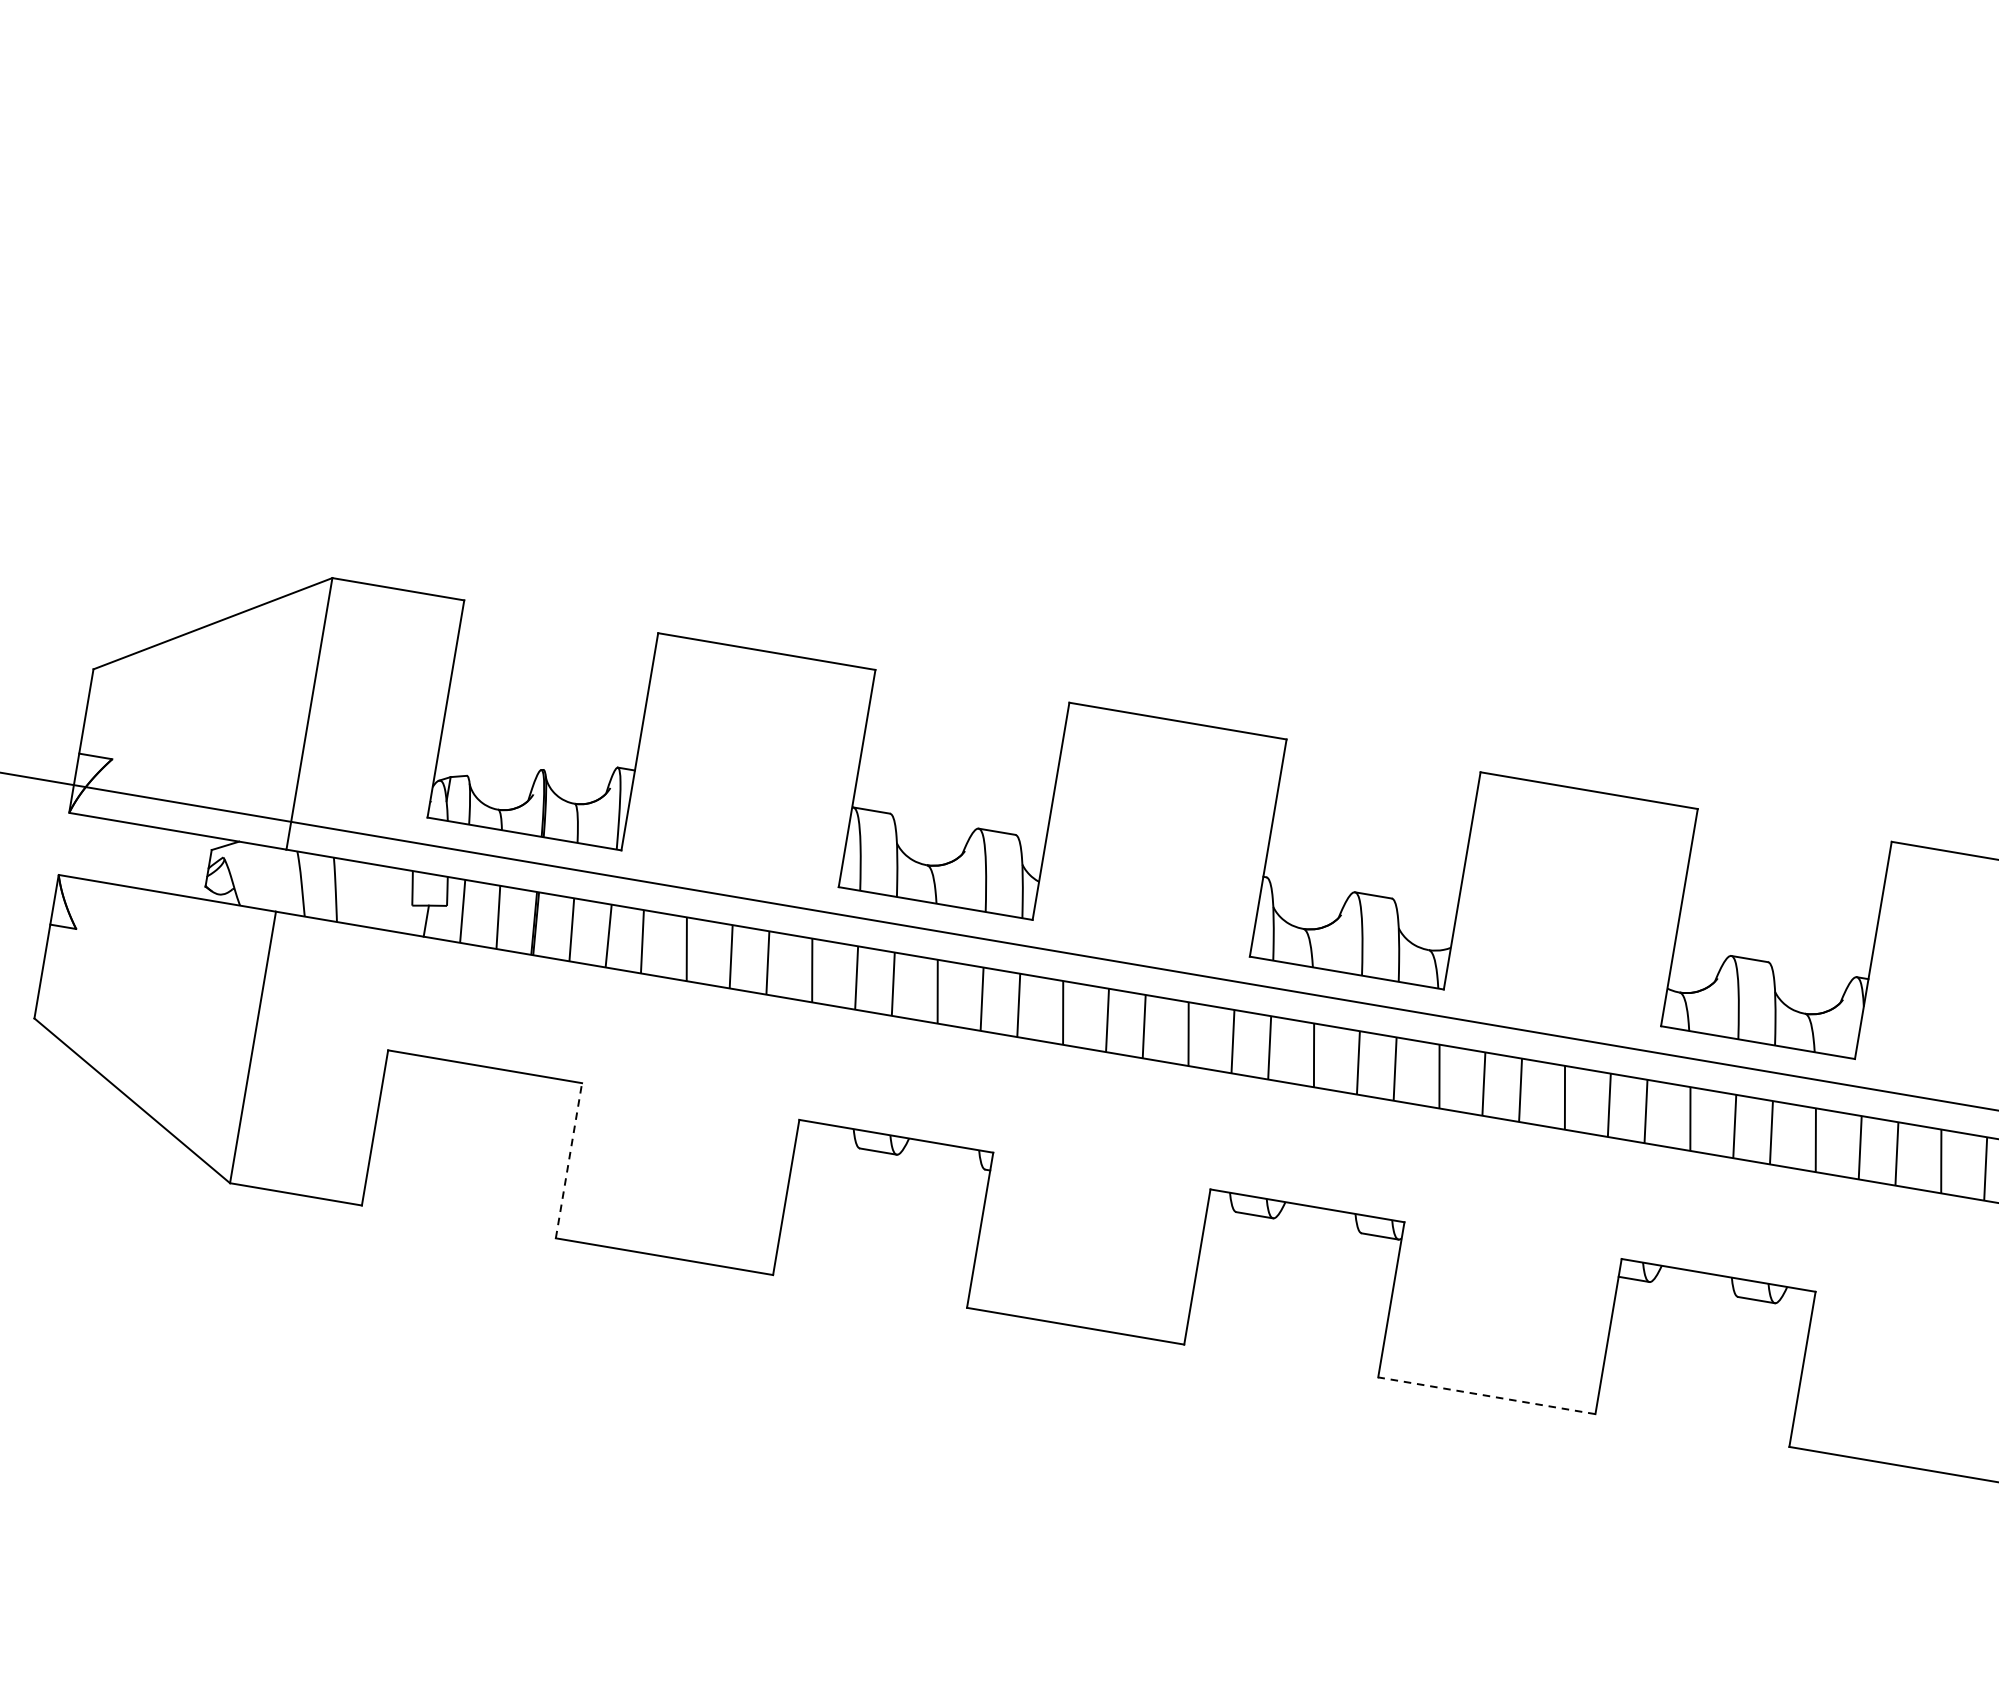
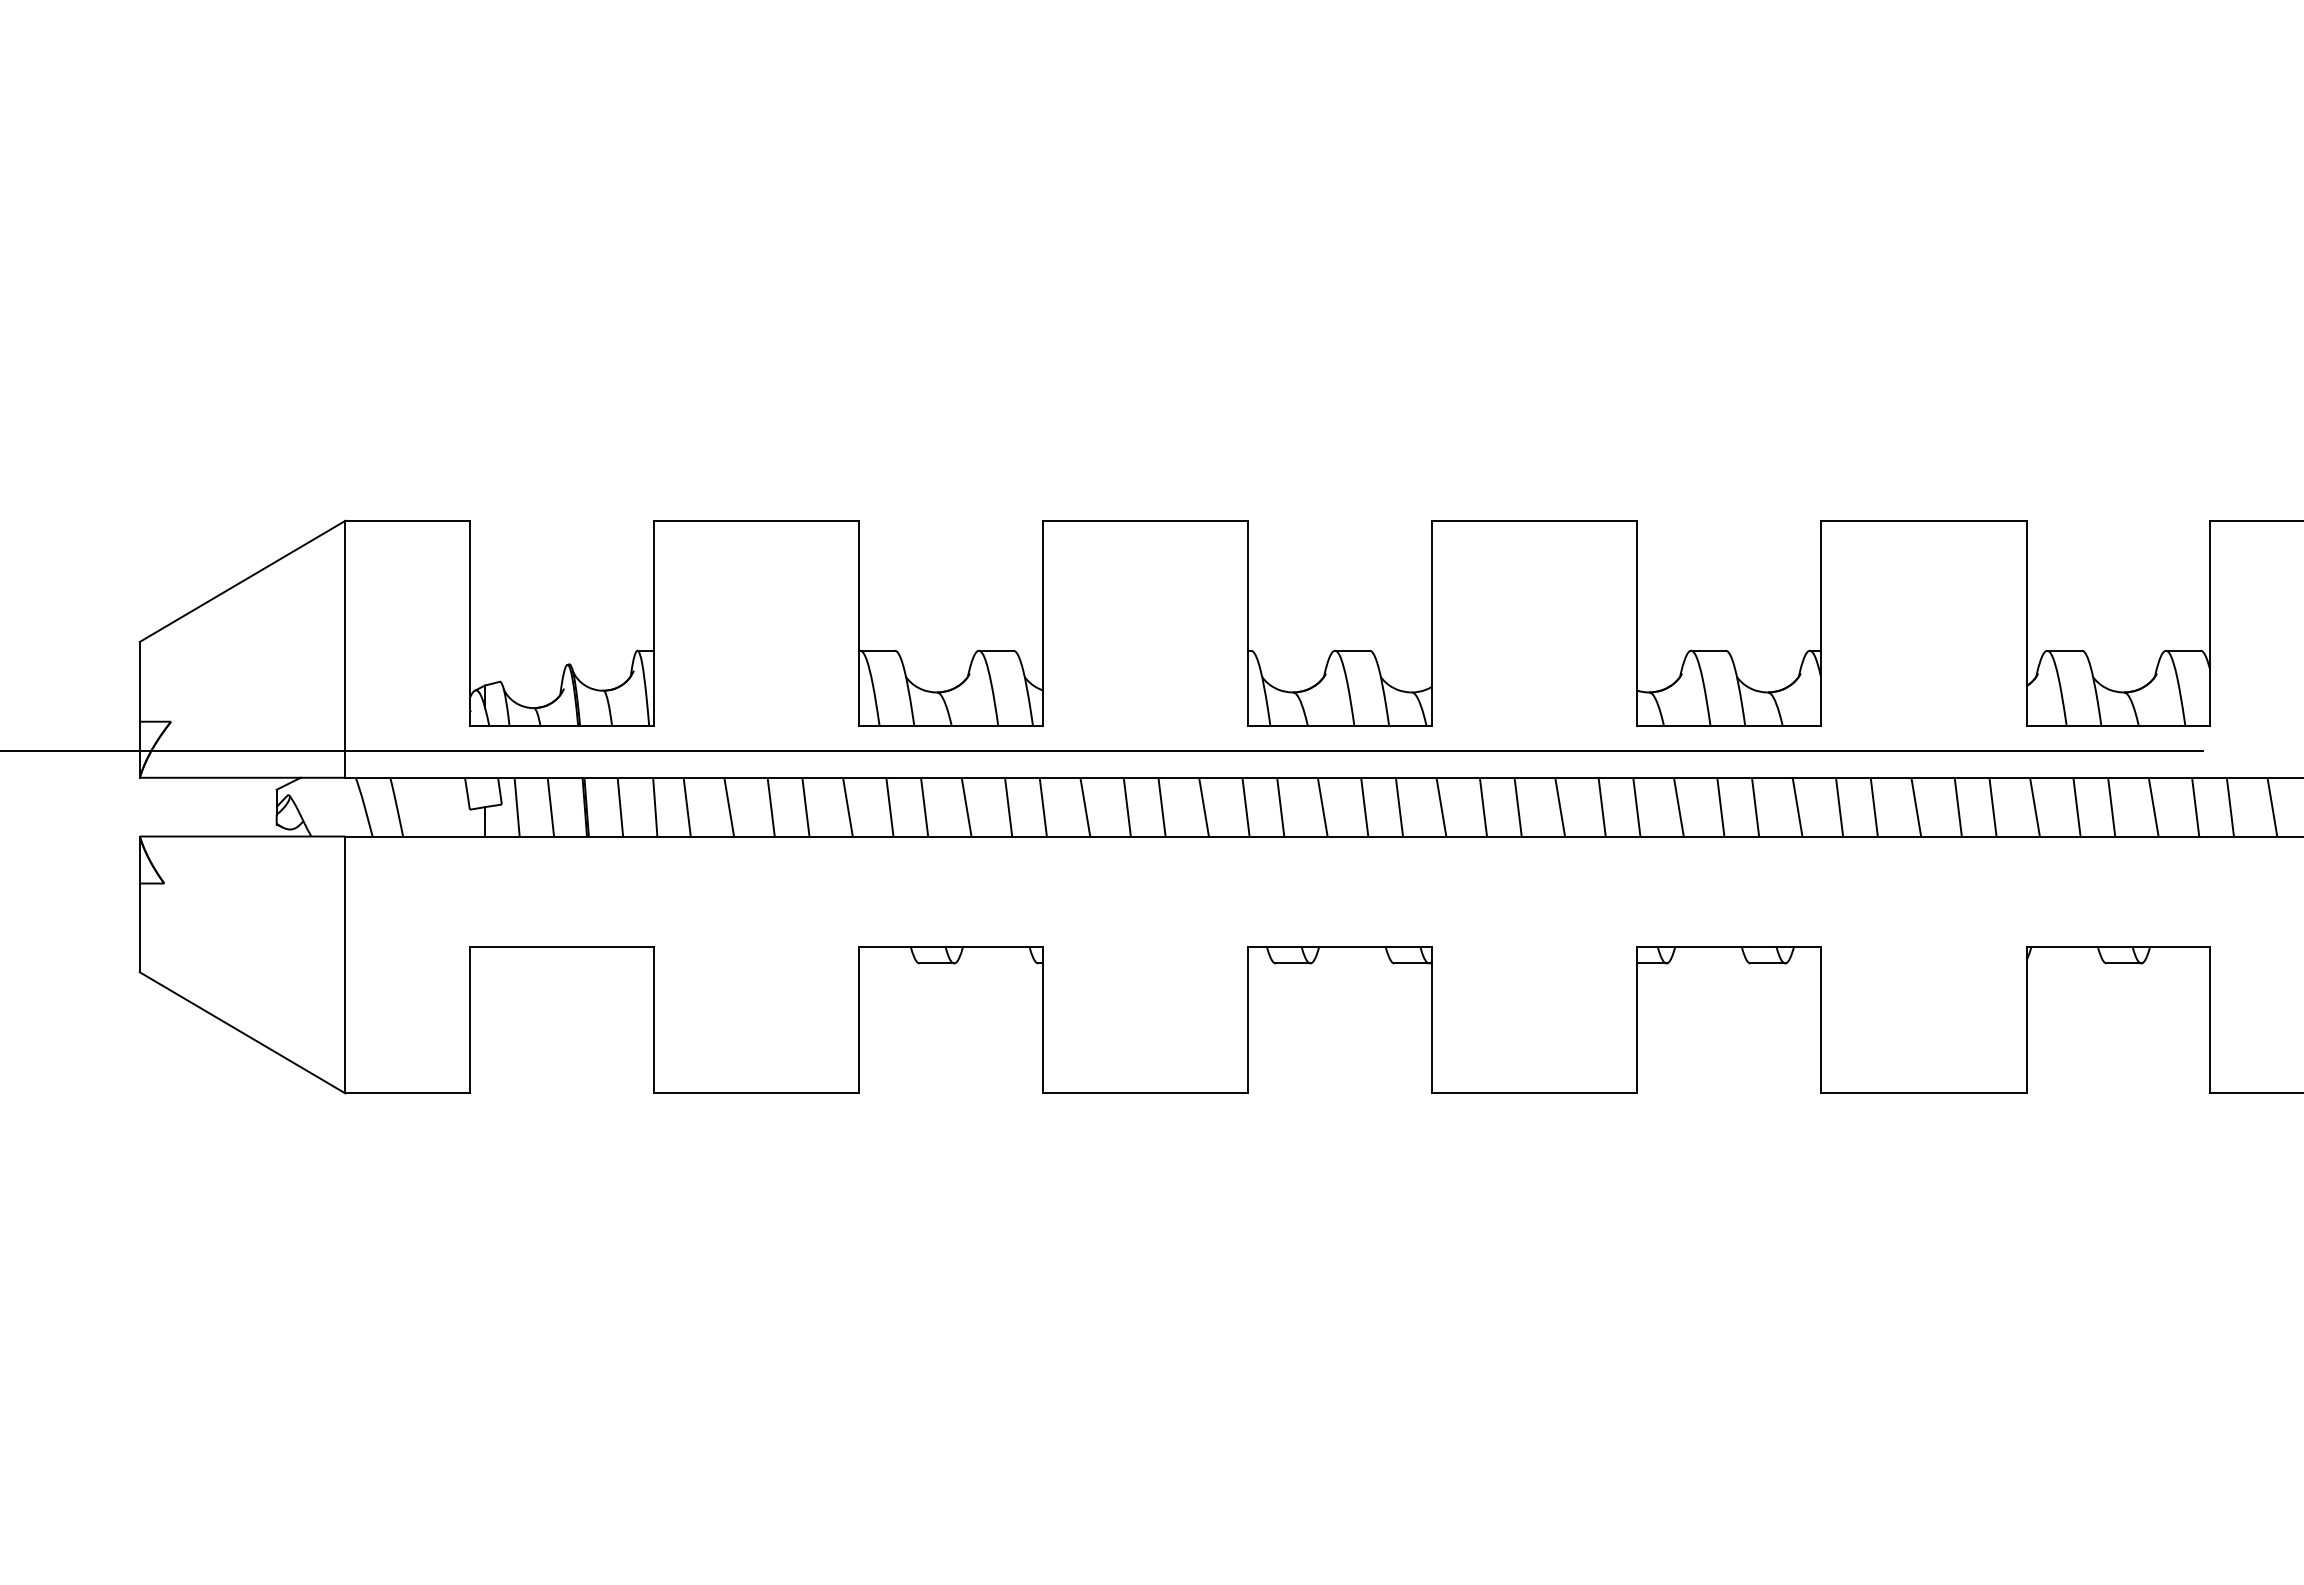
line: (568, 1160) -> (653, 1019), dashed -> solid
line: (1486, 1395) -> (1534, 1093), dashed -> solid

